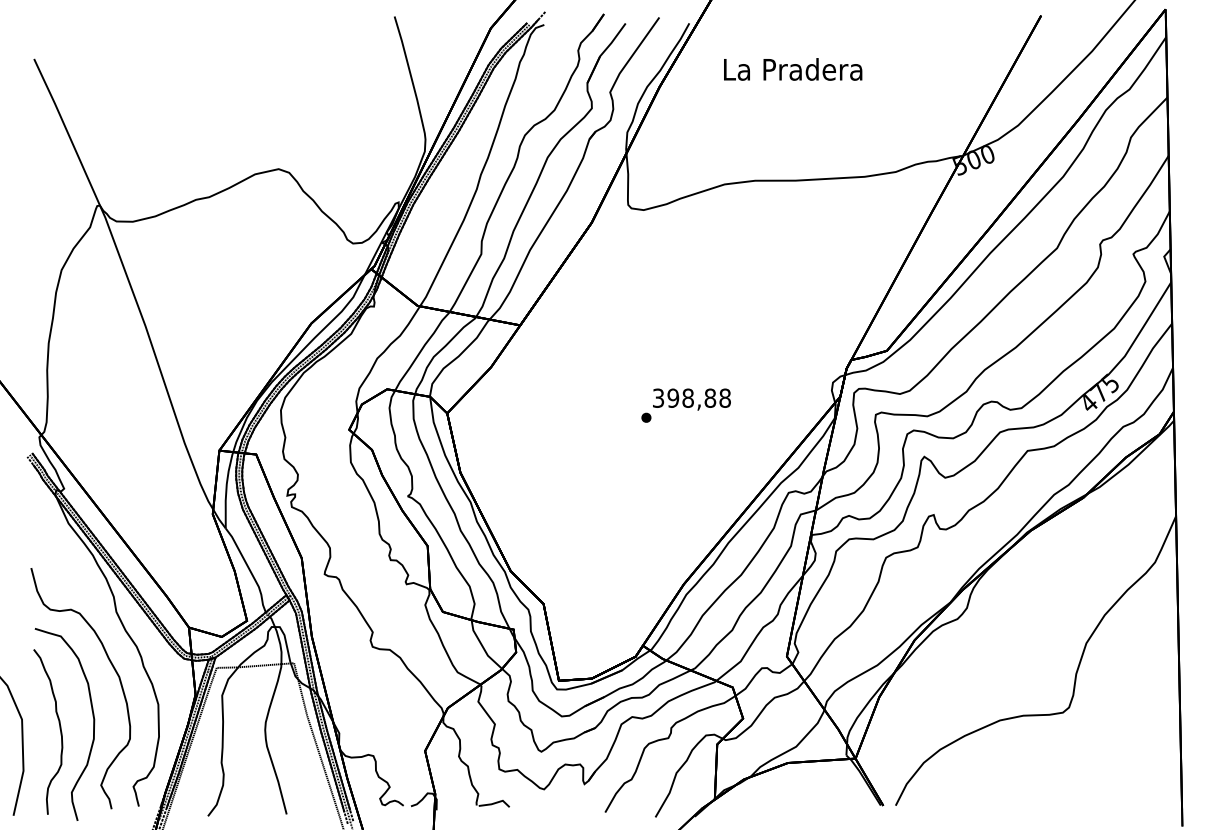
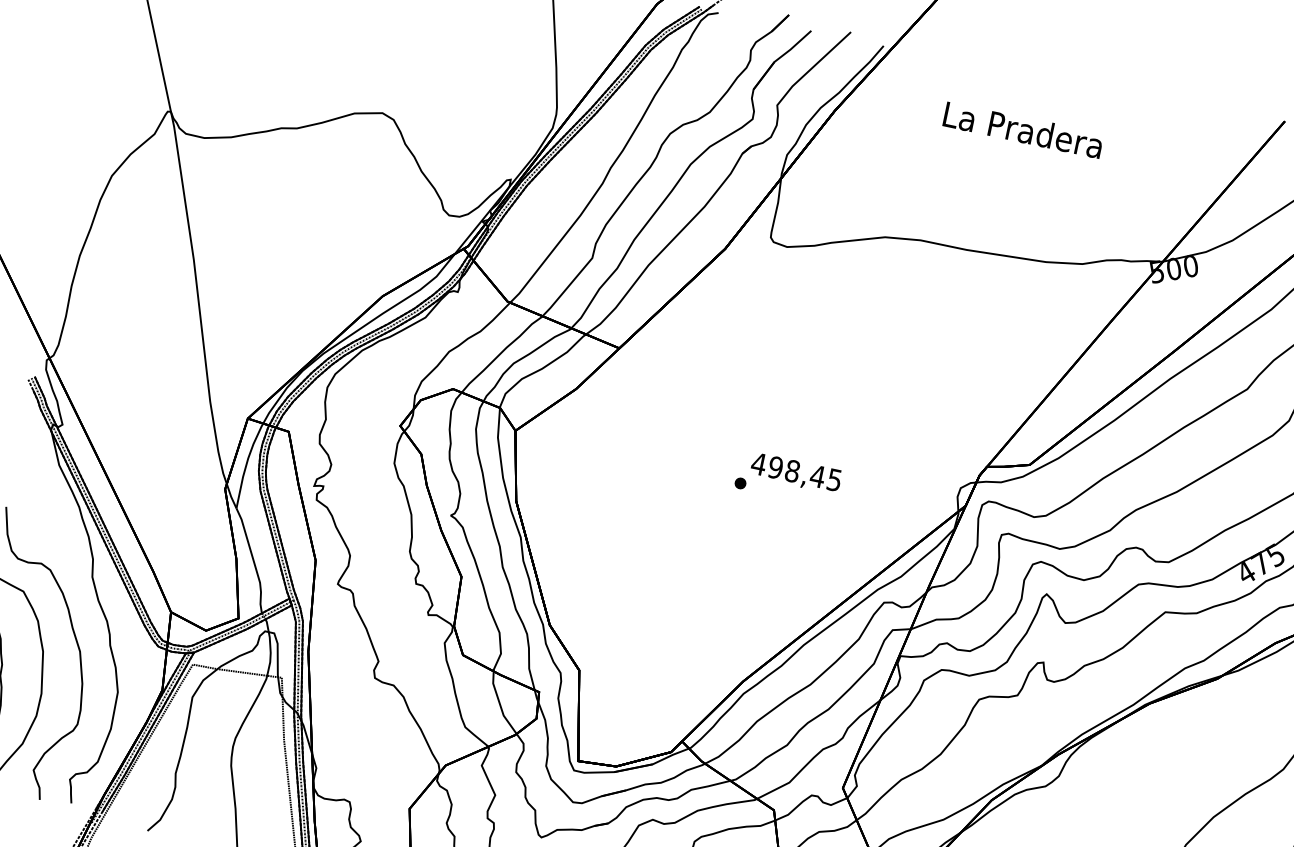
text: (793, 69) -> (1023, 130), moved
text: (691, 397) -> (796, 471), 398,88 -> 498,45

